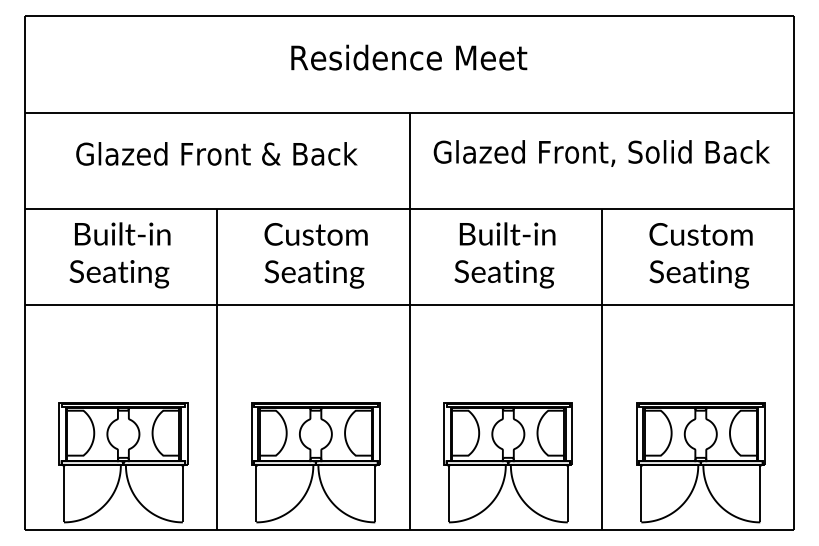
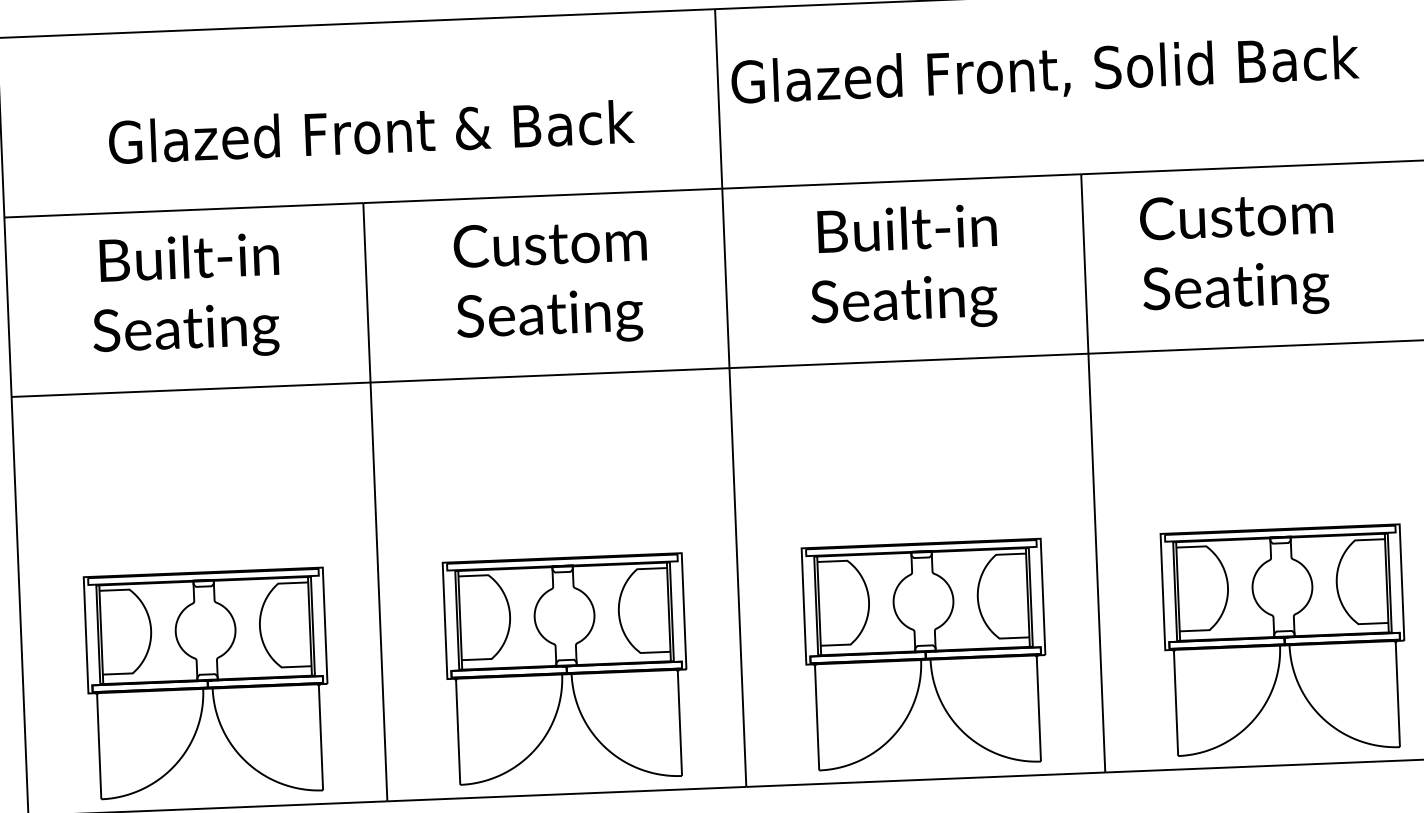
text: (216, 153) -> (370, 131), moved
text: (601, 153) -> (1044, 72), moved
text: (700, 255) -> (1236, 255), moved

